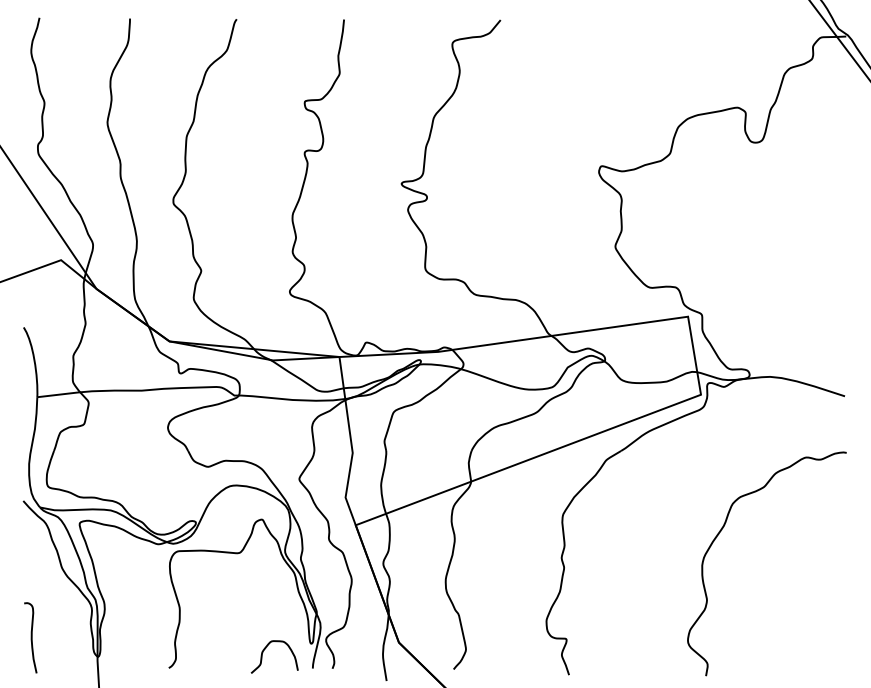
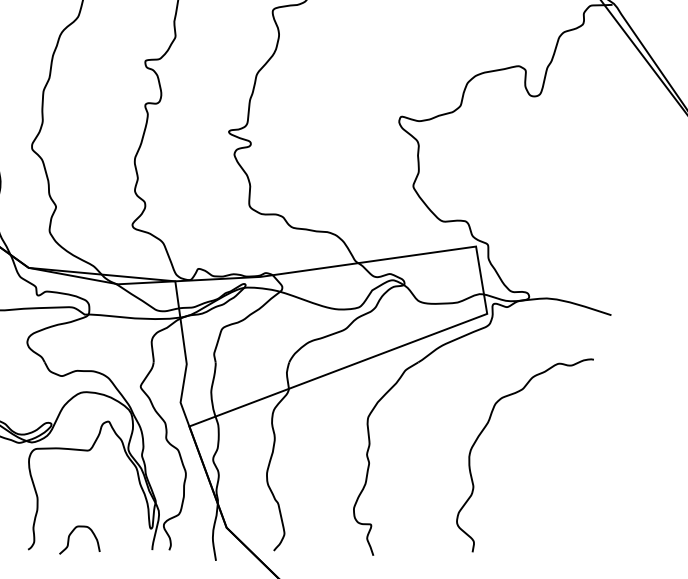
curve: (721, 531) -> (485, 427), moved
curve: (266, 648) -> (72, 532), moved

